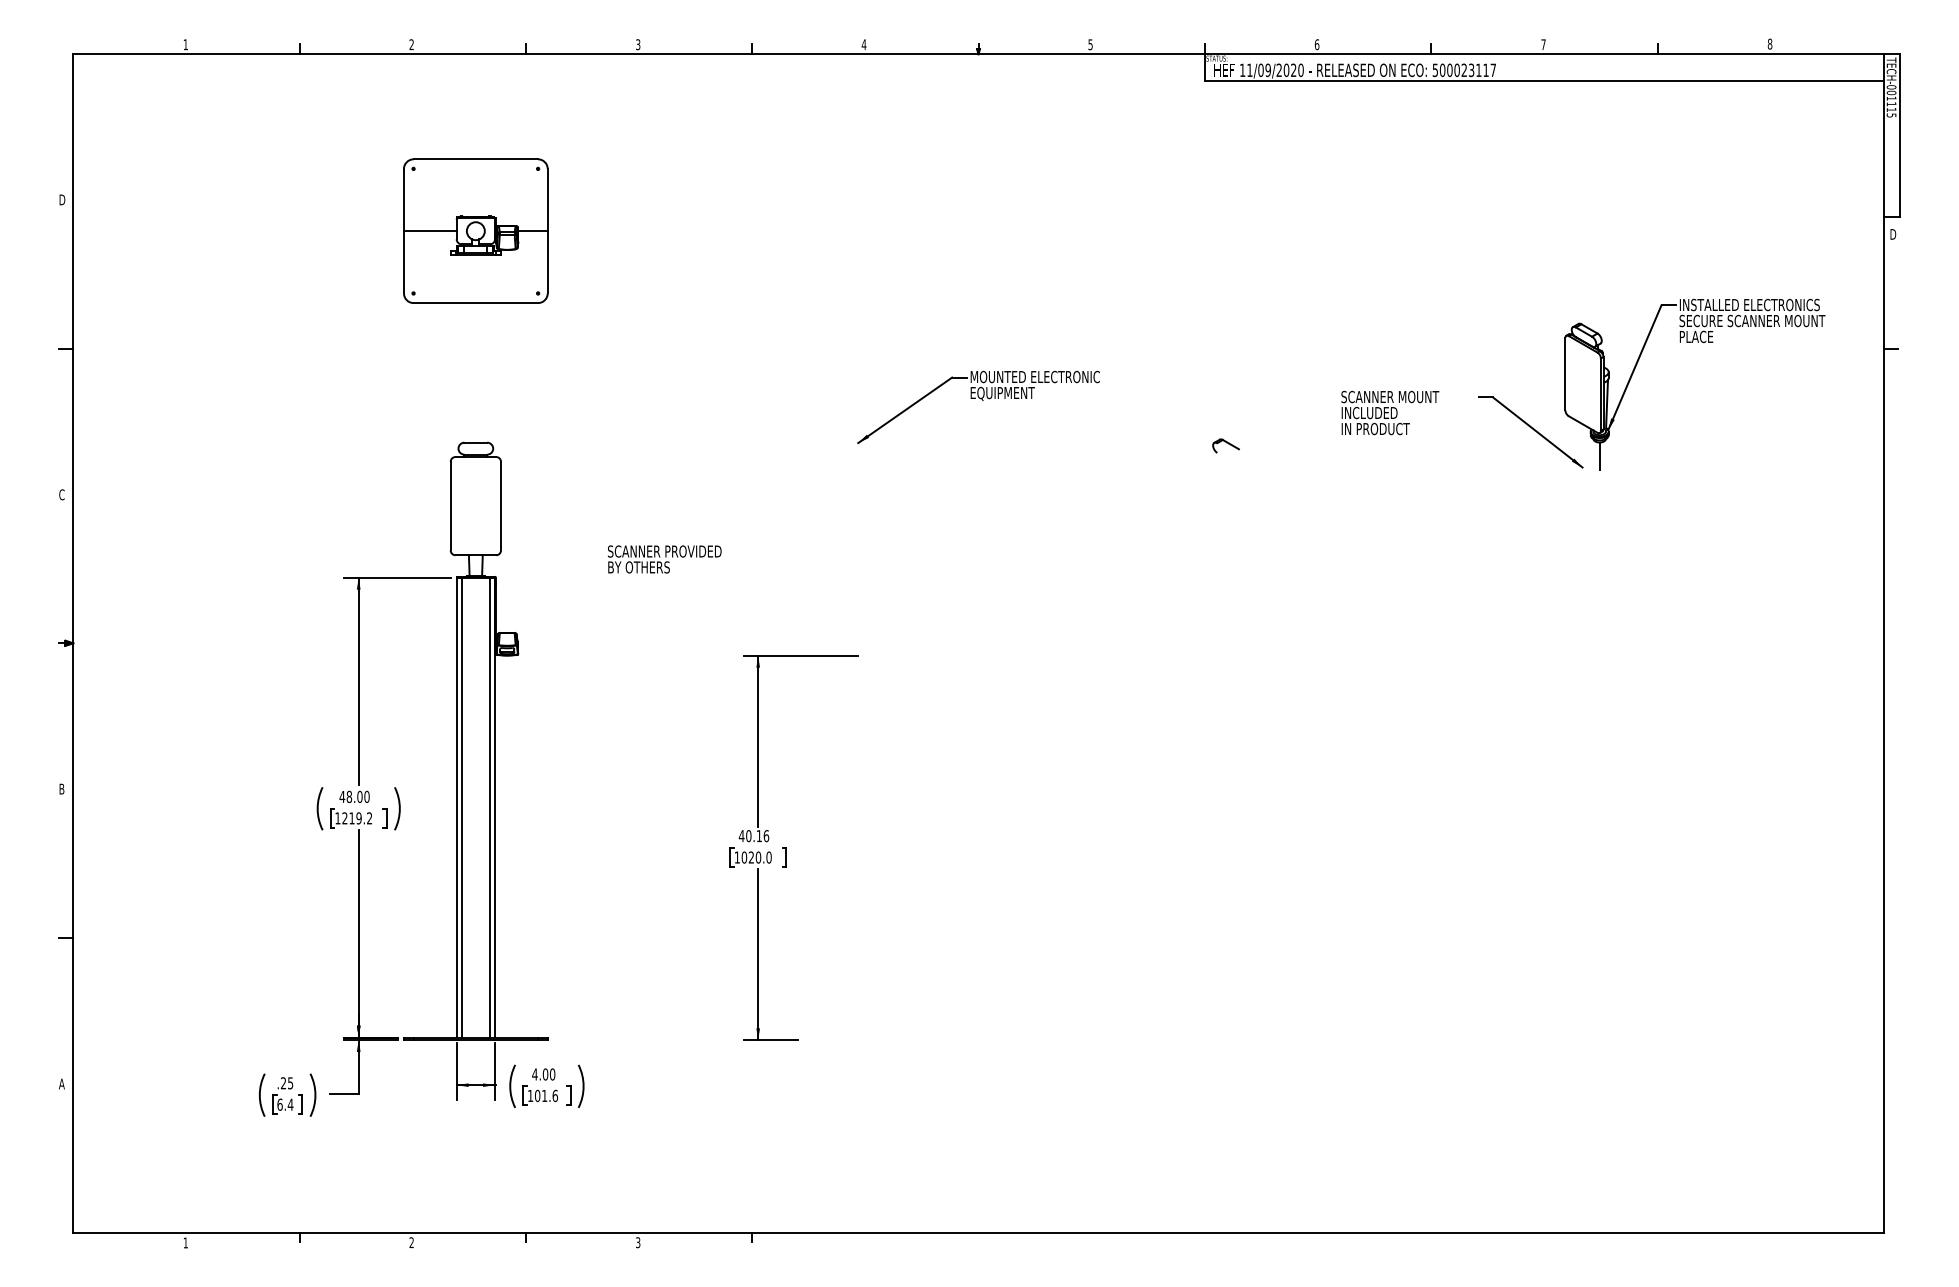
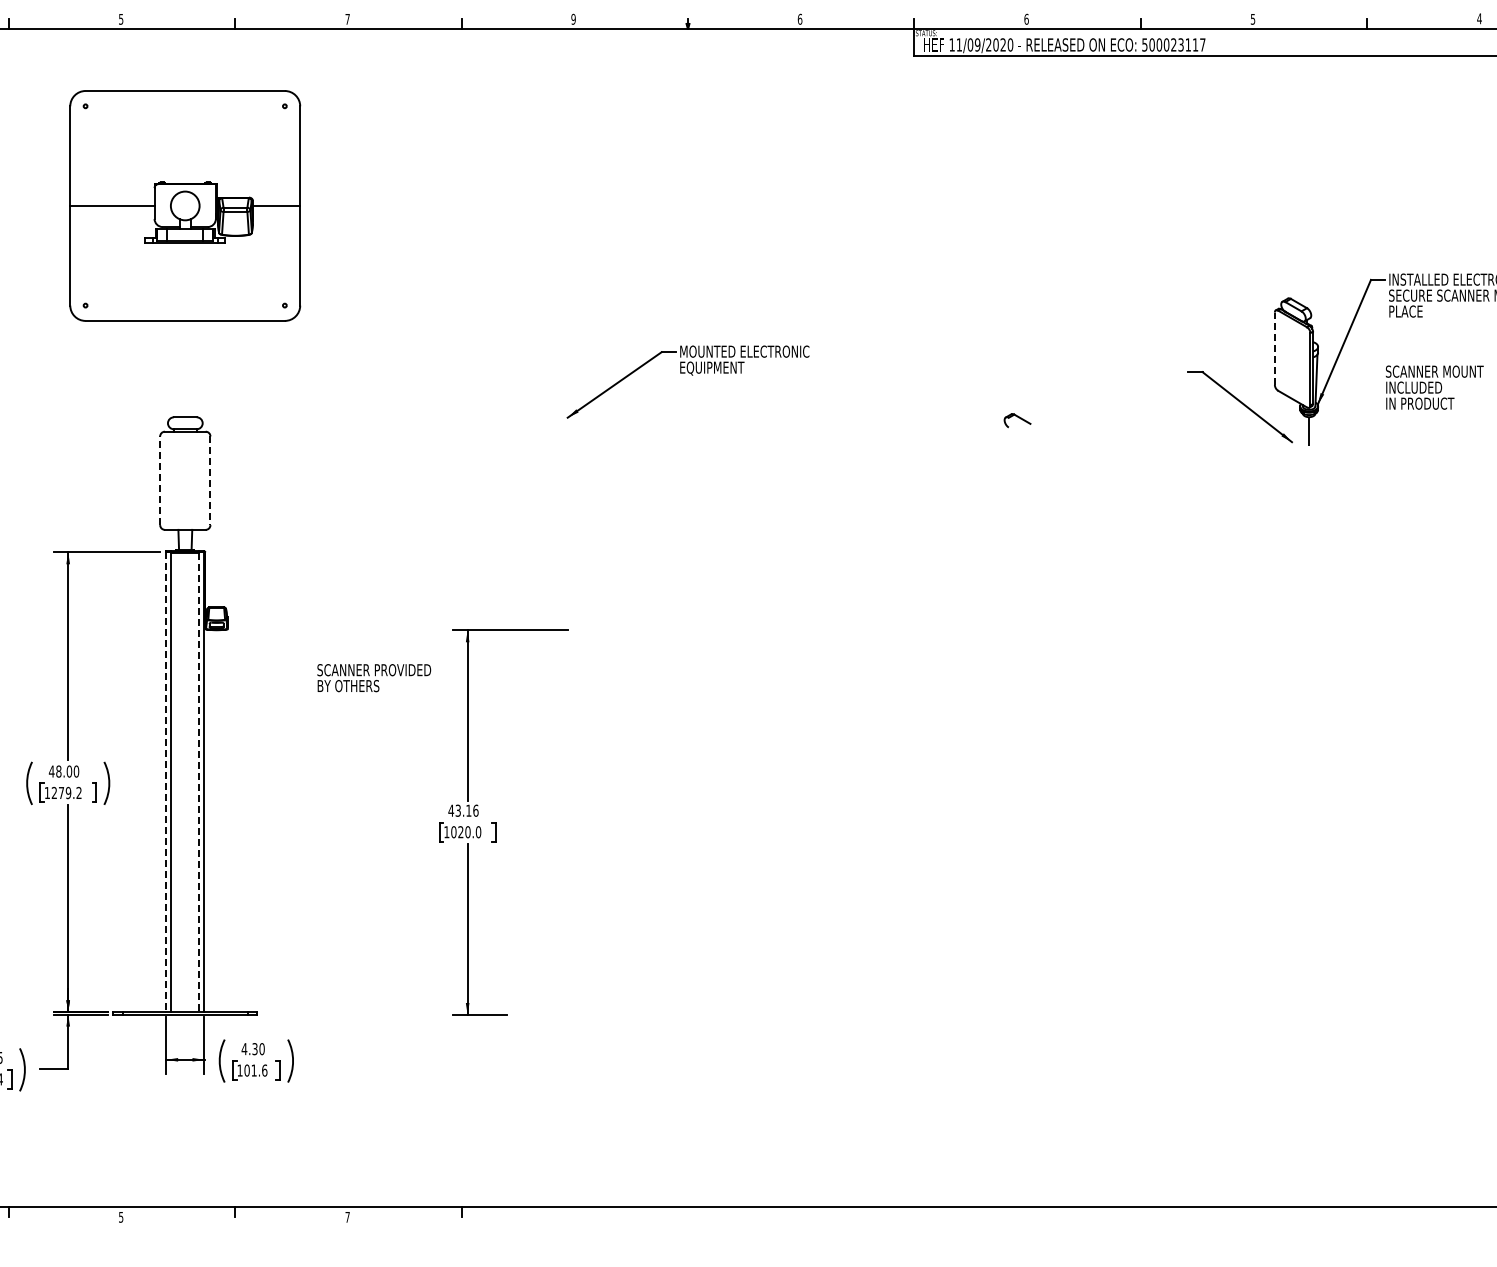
text: (1769, 43) -> (1478, 18), 8 -> 4
text: (411, 44) -> (120, 19), 2 -> 5
text: (638, 44) -> (347, 19), 3 -> 7
text: (863, 44) -> (572, 19), 4 -> 9
text: (1090, 44) -> (799, 19), 5 -> 6
text: (1543, 44) -> (1252, 19), 7 -> 5
part: (475, 230) -> (184, 205), size x1.6
line: (1565, 373) -> (1274, 348), solid -> dashed
text: (1390, 412) -> (1434, 387), moved
part: (1225, 445) -> (1016, 420), moved
line: (450, 505) -> (159, 480), solid -> dashed
line: (501, 506) -> (210, 481), solid -> dashed
text: (664, 559) -> (373, 678), moved
line: (456, 807) -> (165, 782), solid -> dashed
line: (489, 807) -> (198, 782), solid -> dashed
text: (351, 818) -> (60, 793), 1219.2 -> 1279.2
text: (748, 836) -> (457, 811), 40.16 -> 43.16
text: (545, 1074) -> (254, 1049), 4.00 -> 4.30
text: (411, 1242) -> (120, 1217), 2 -> 5
text: (638, 1242) -> (347, 1217), 3 -> 7

